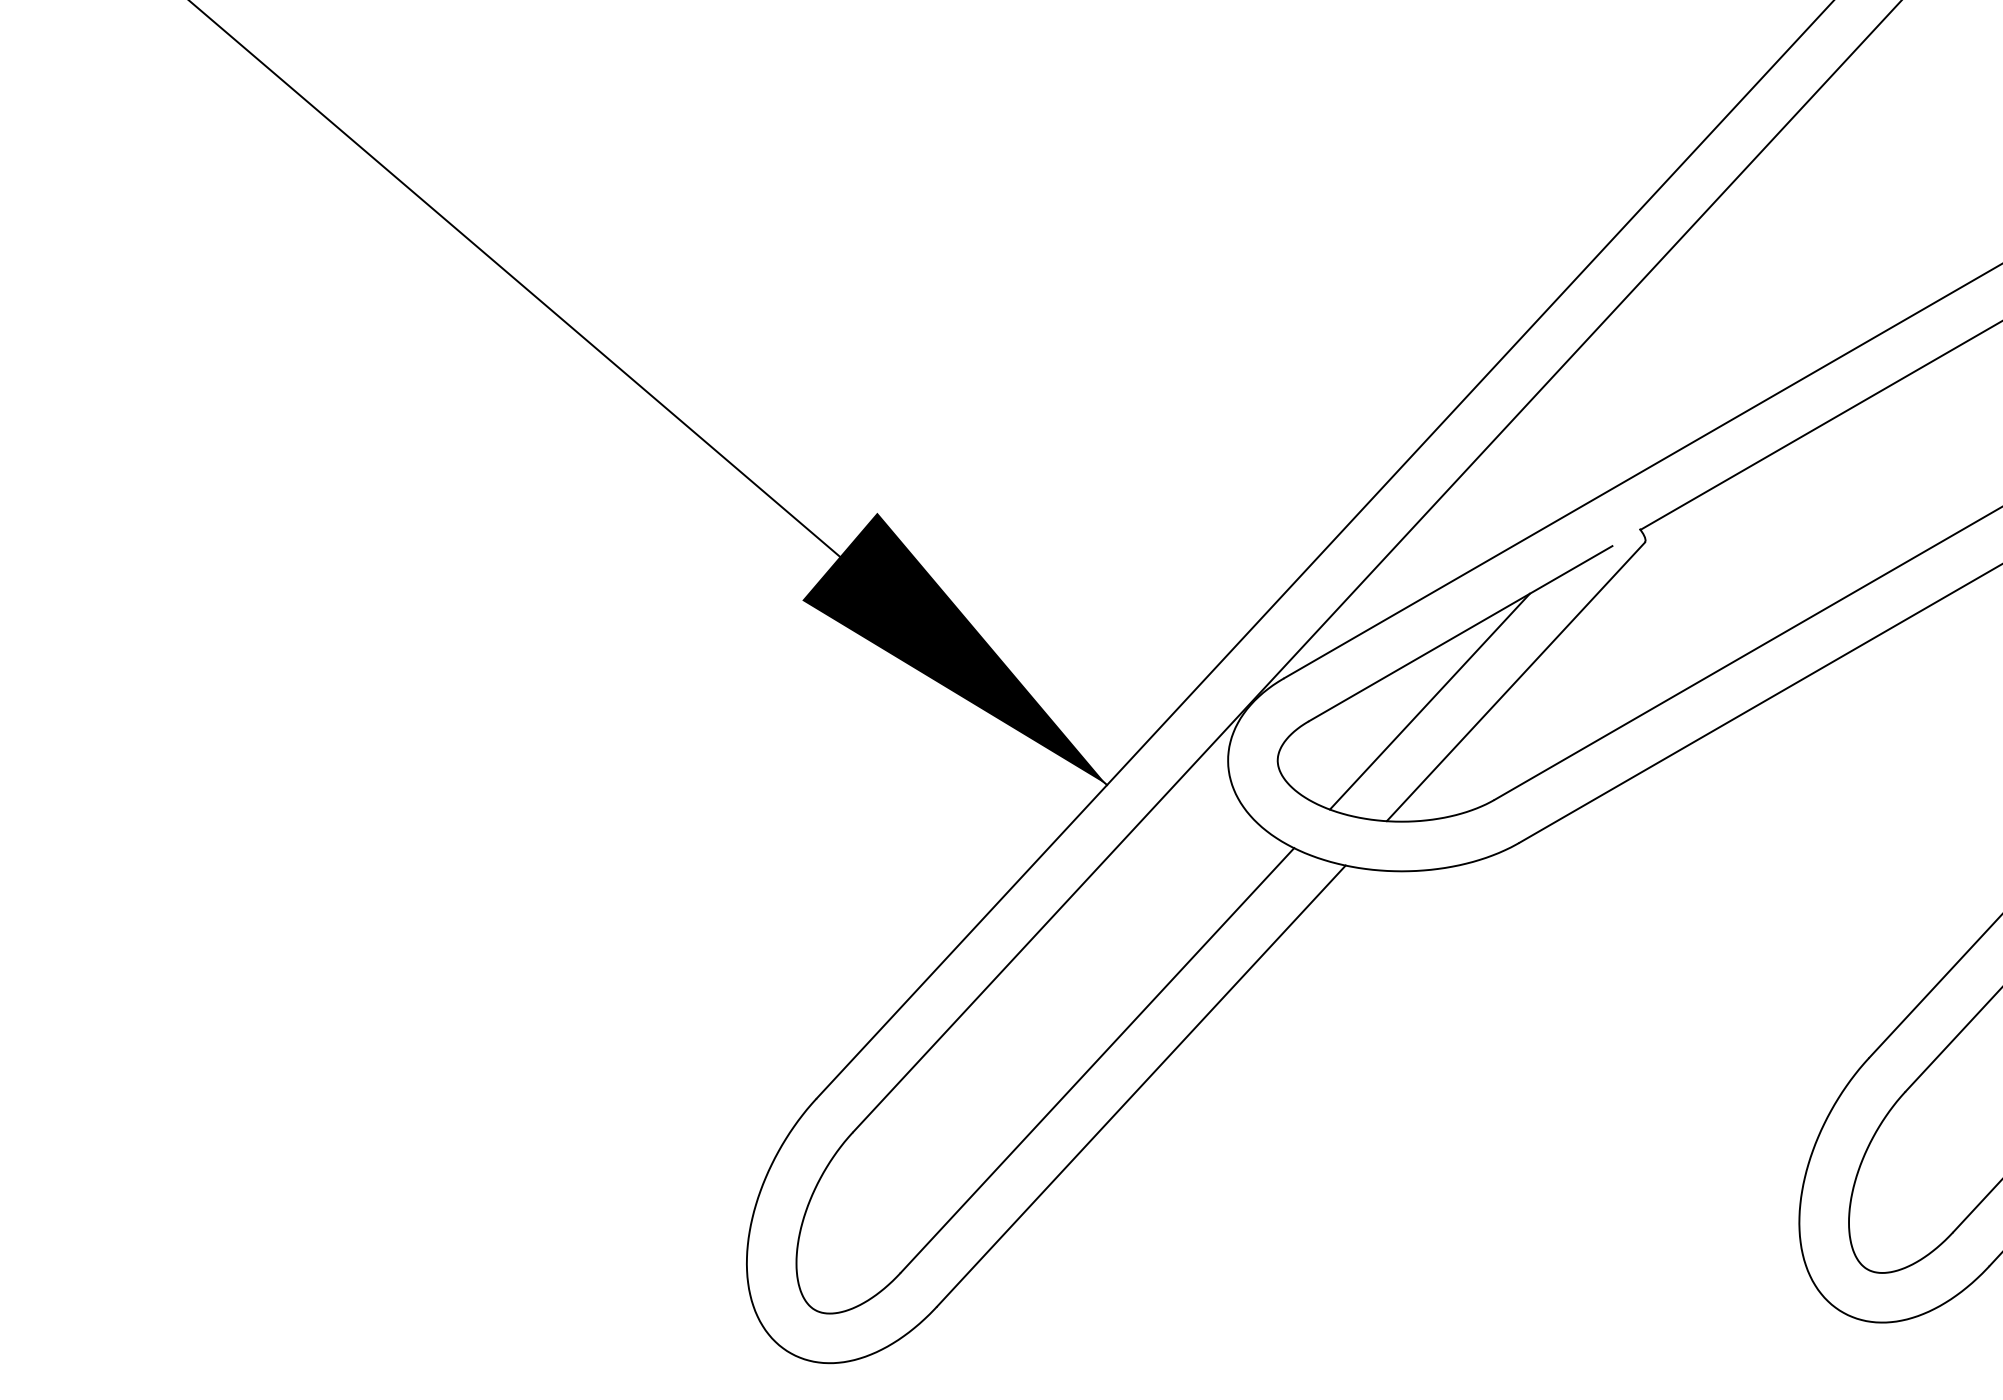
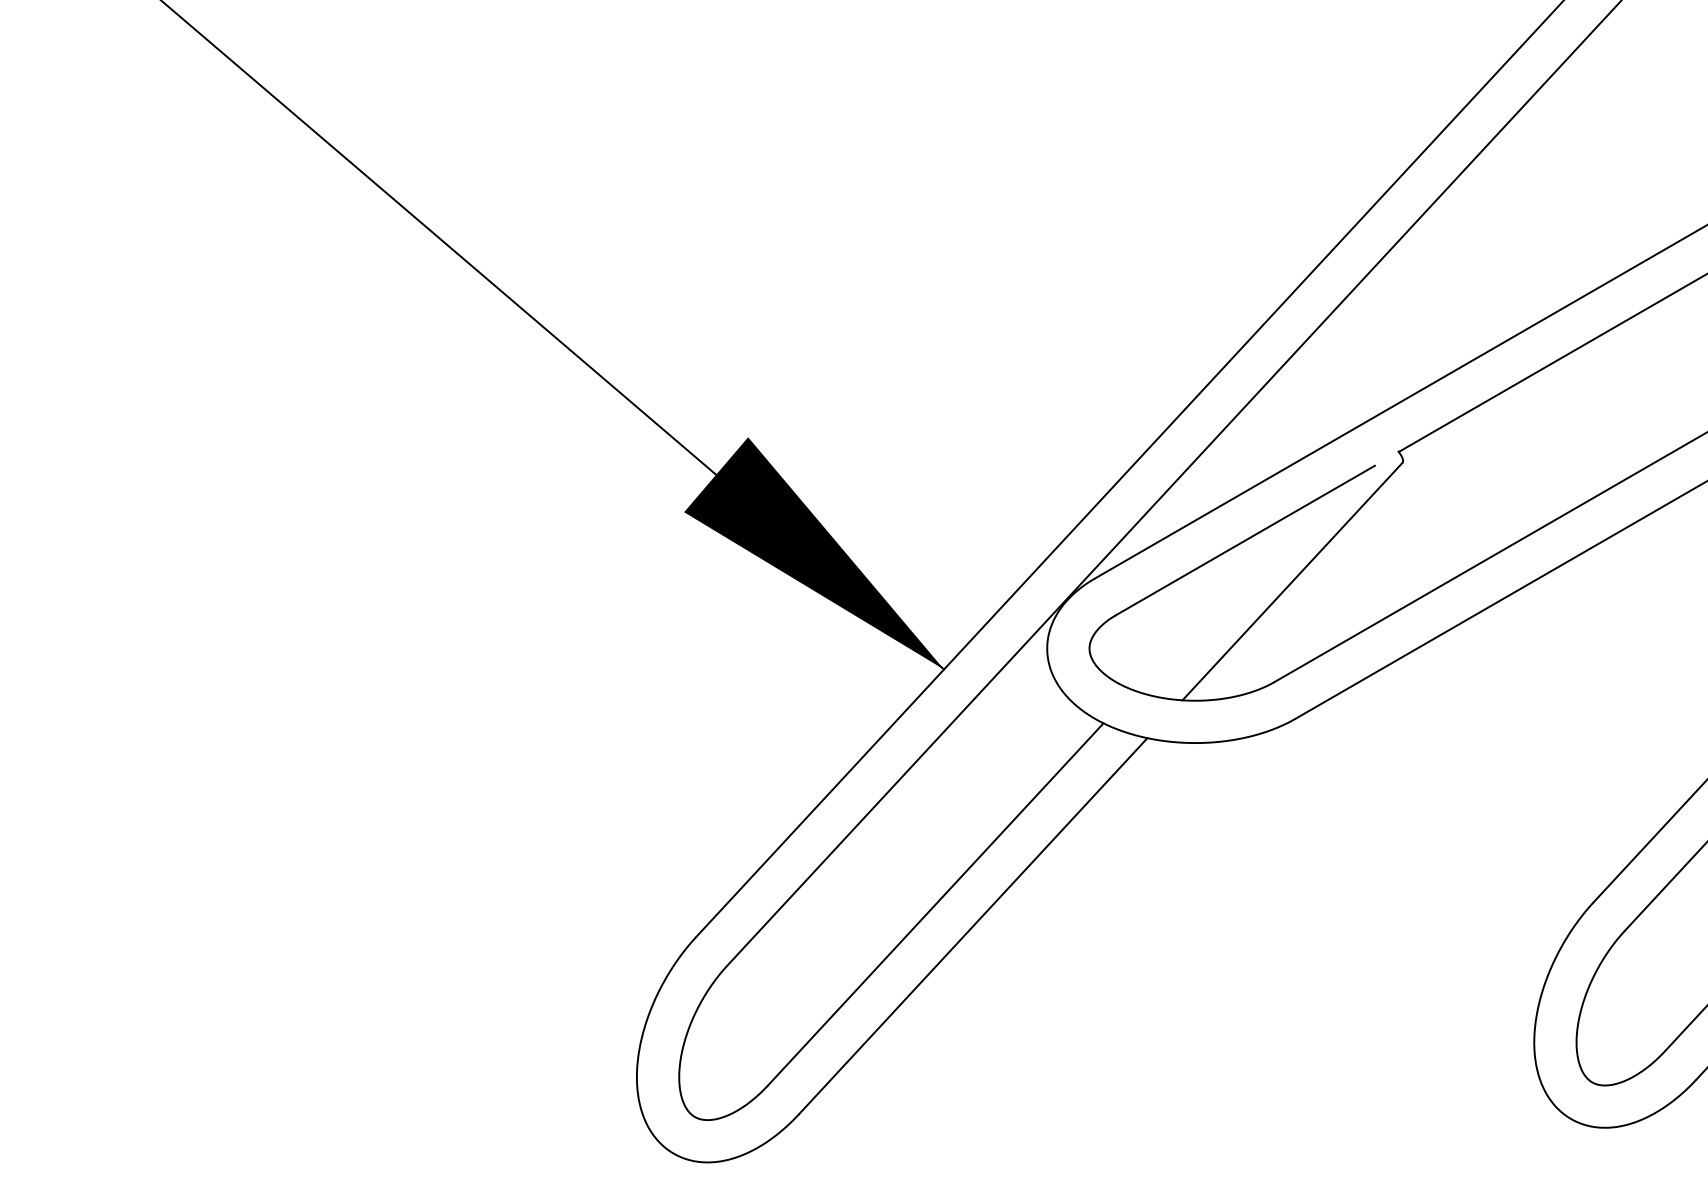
line: (1430, 701) -> (1219, 598), removed

